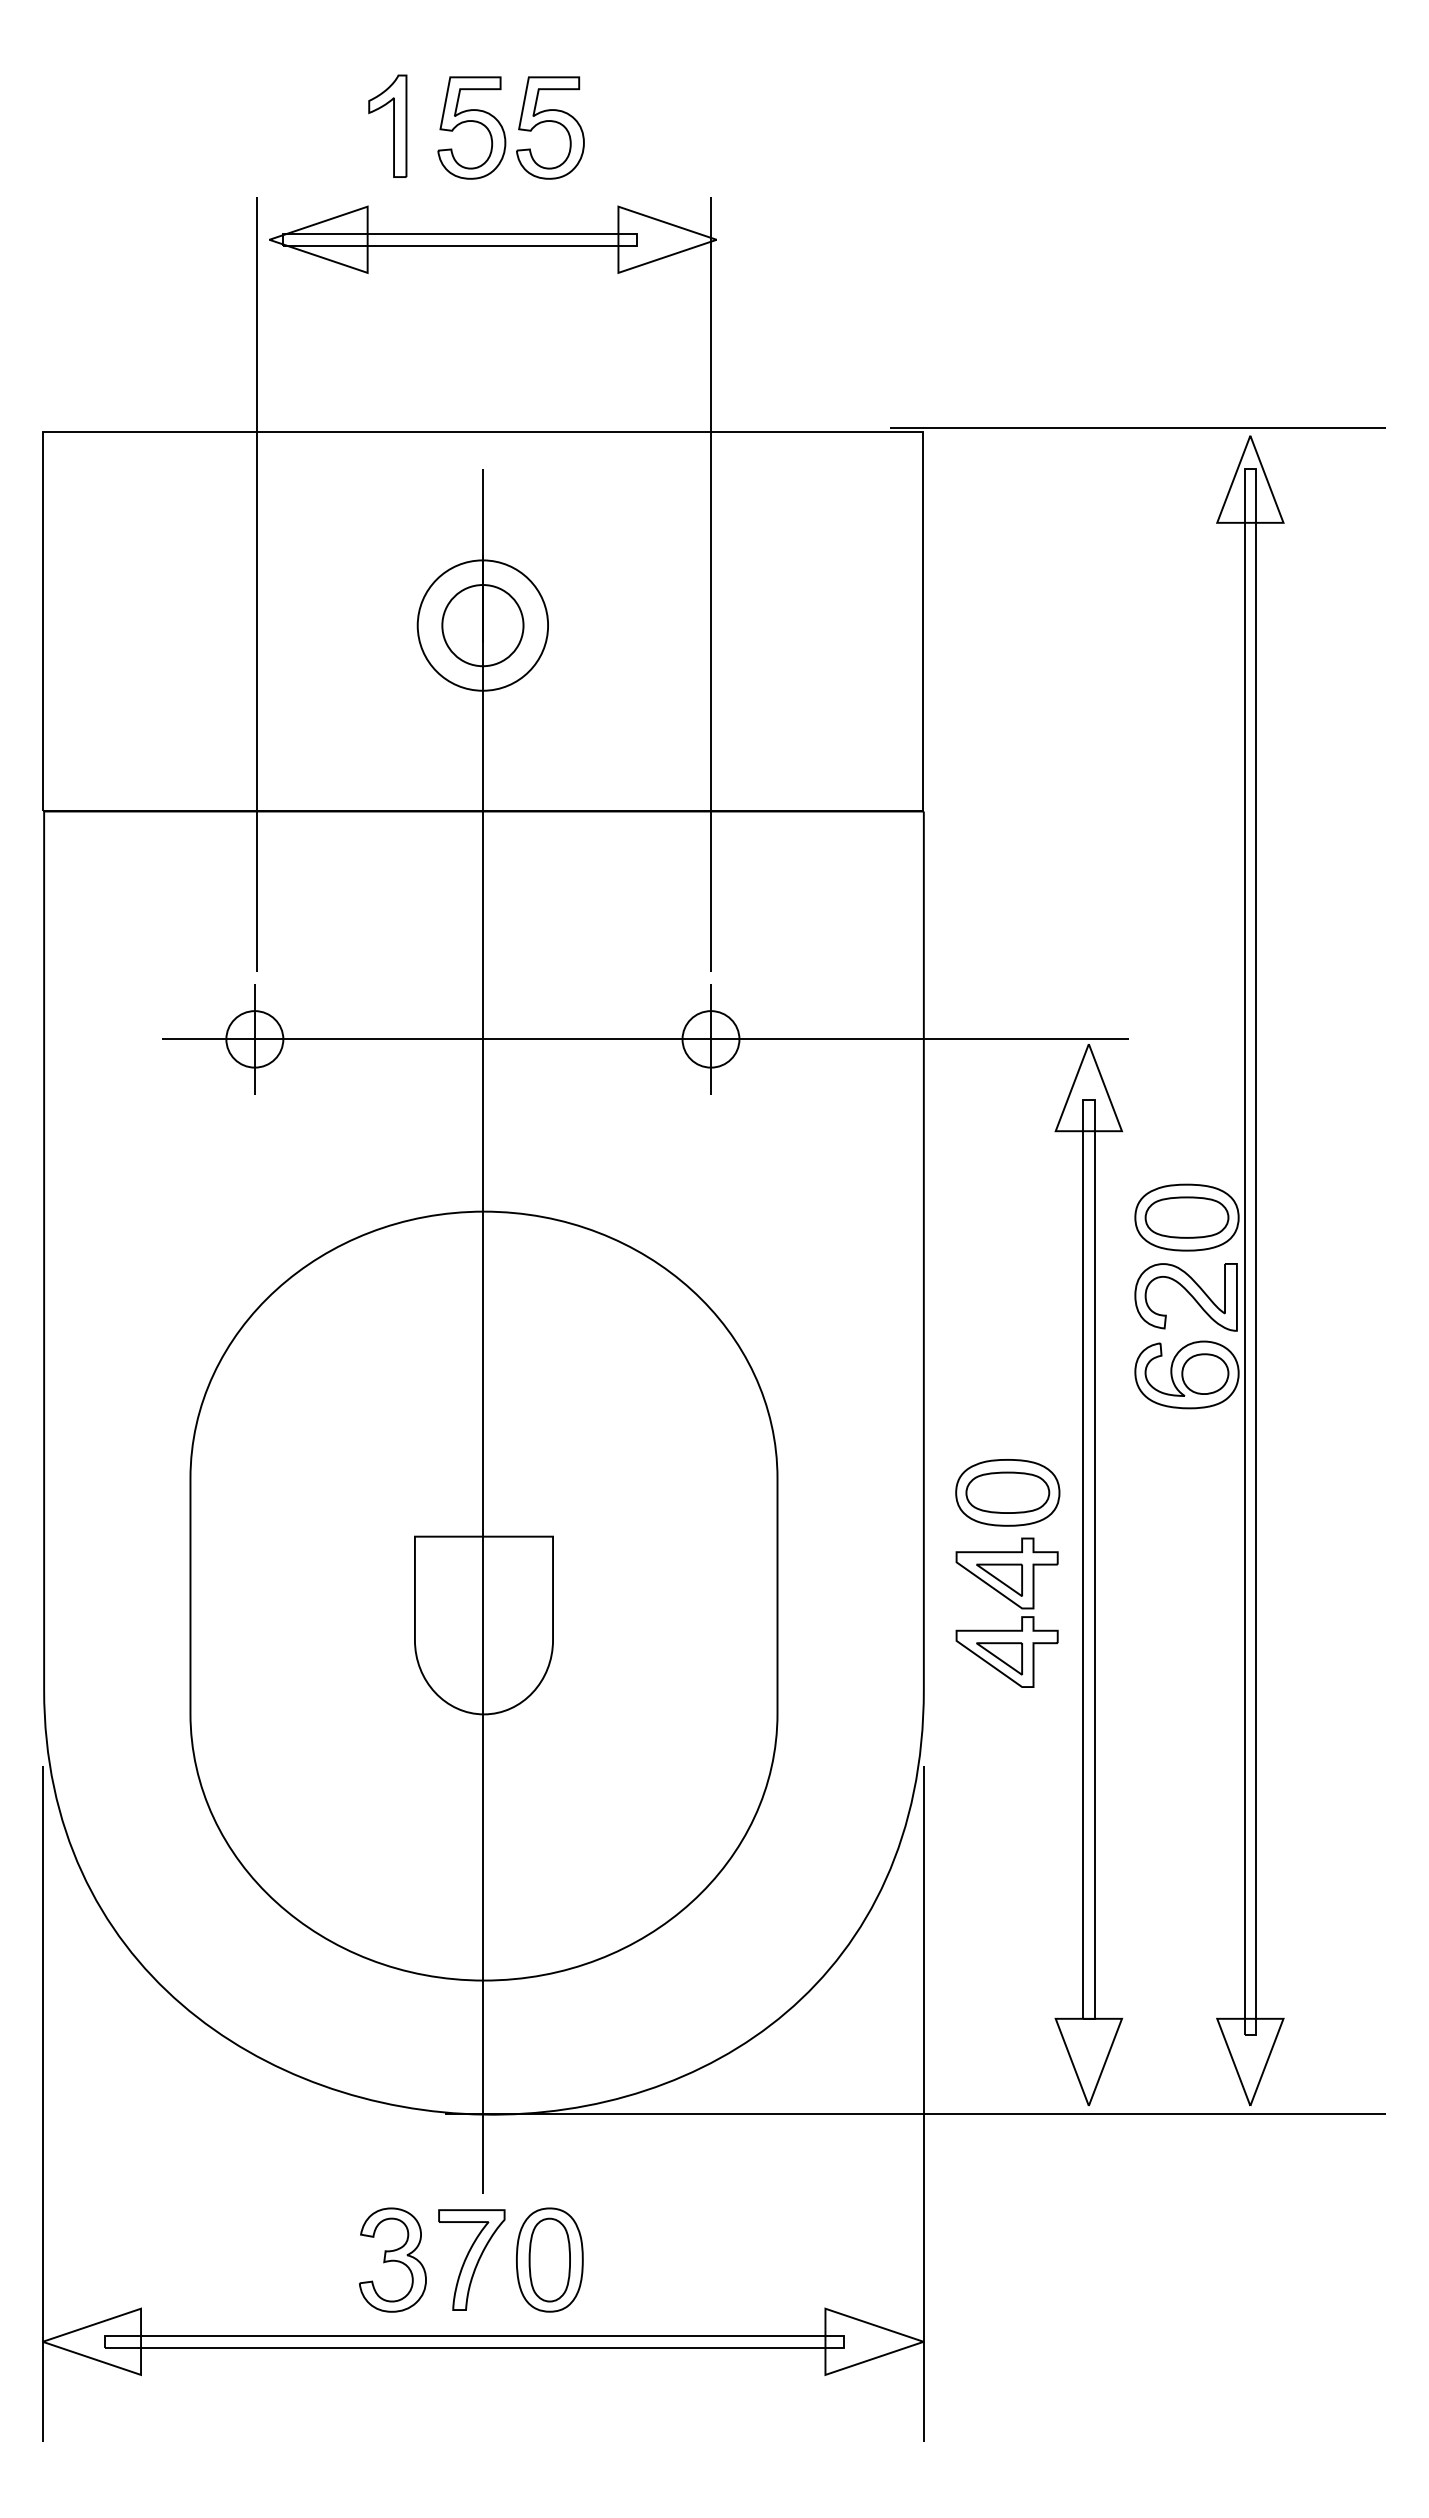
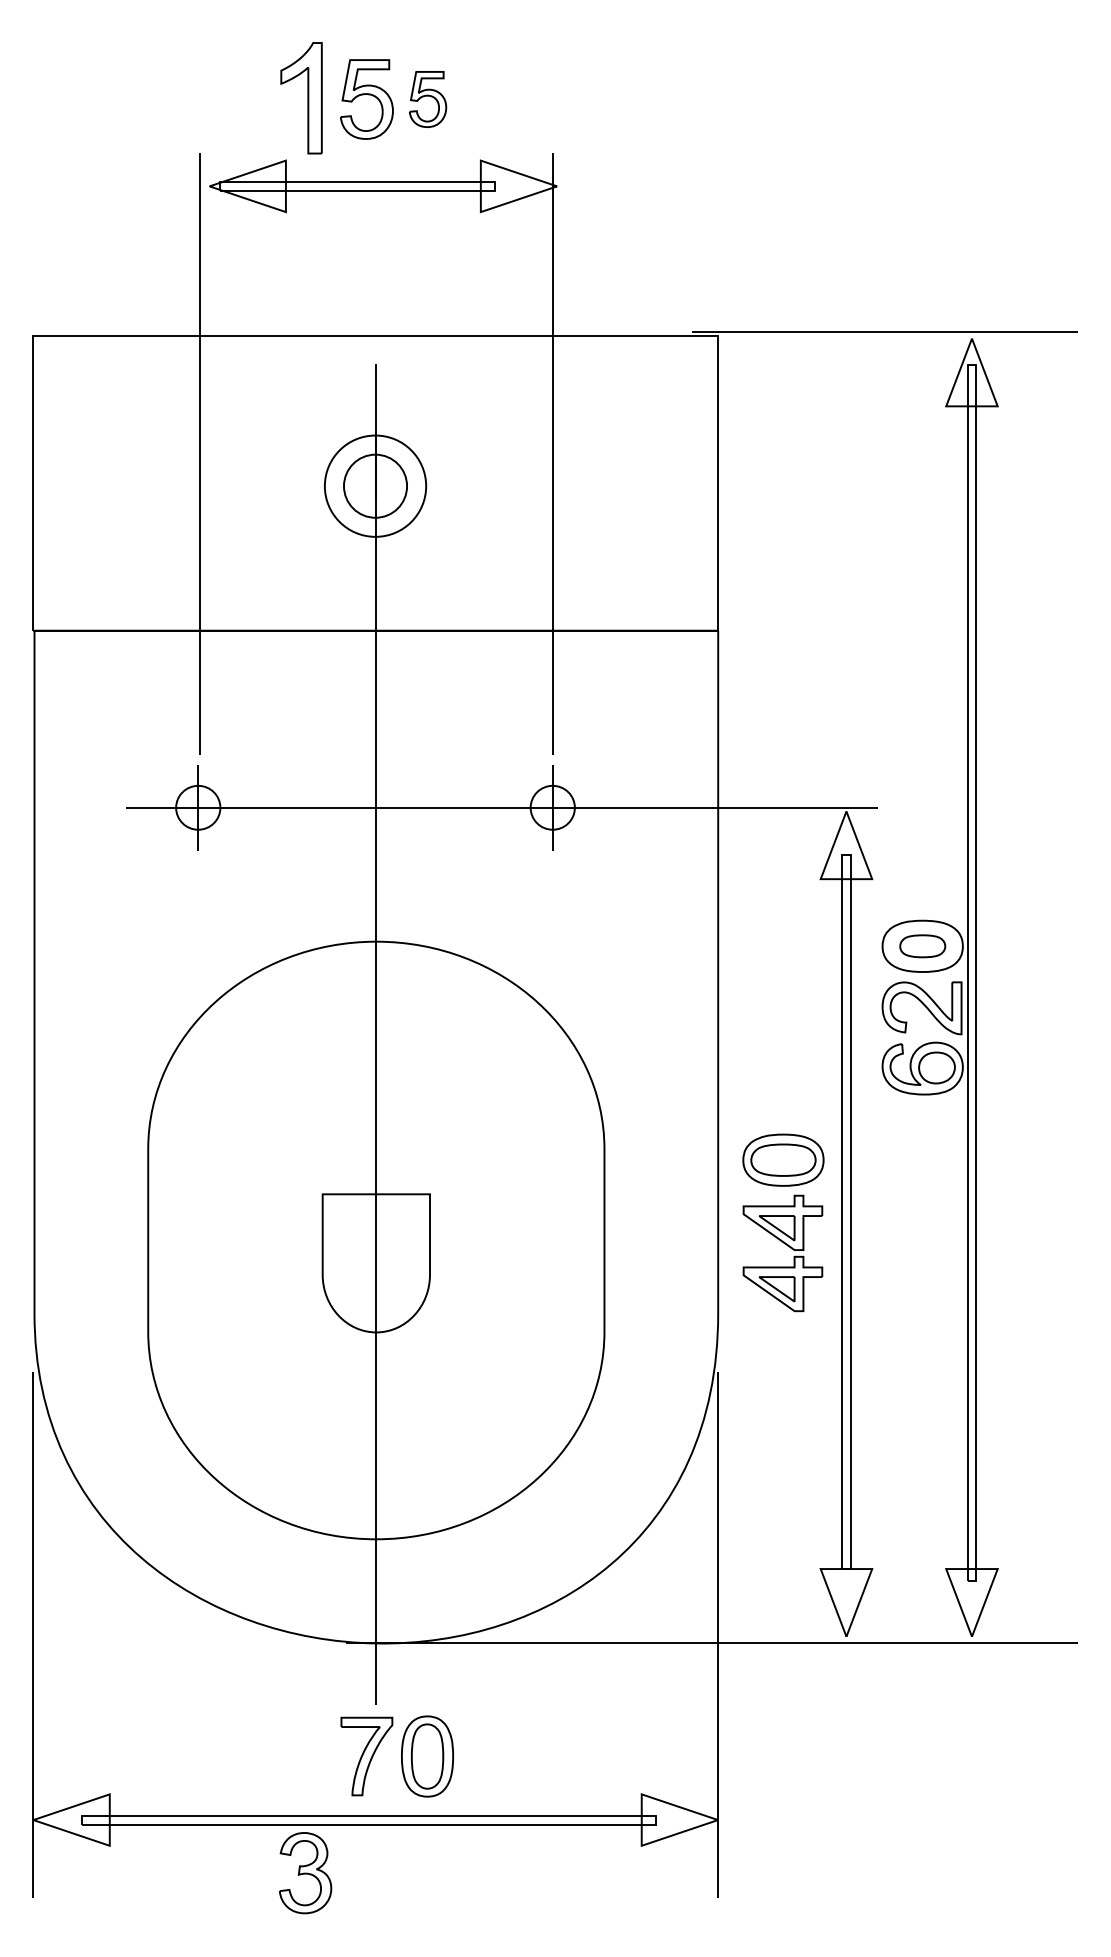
part: (387, 125) -> (301, 97), size x1.4
part: (550, 127) -> (428, 99), size x0.7
part: (1186, 1217) -> (922, 946), size x0.7
part: (392, 2259) -> (305, 1872), moved

